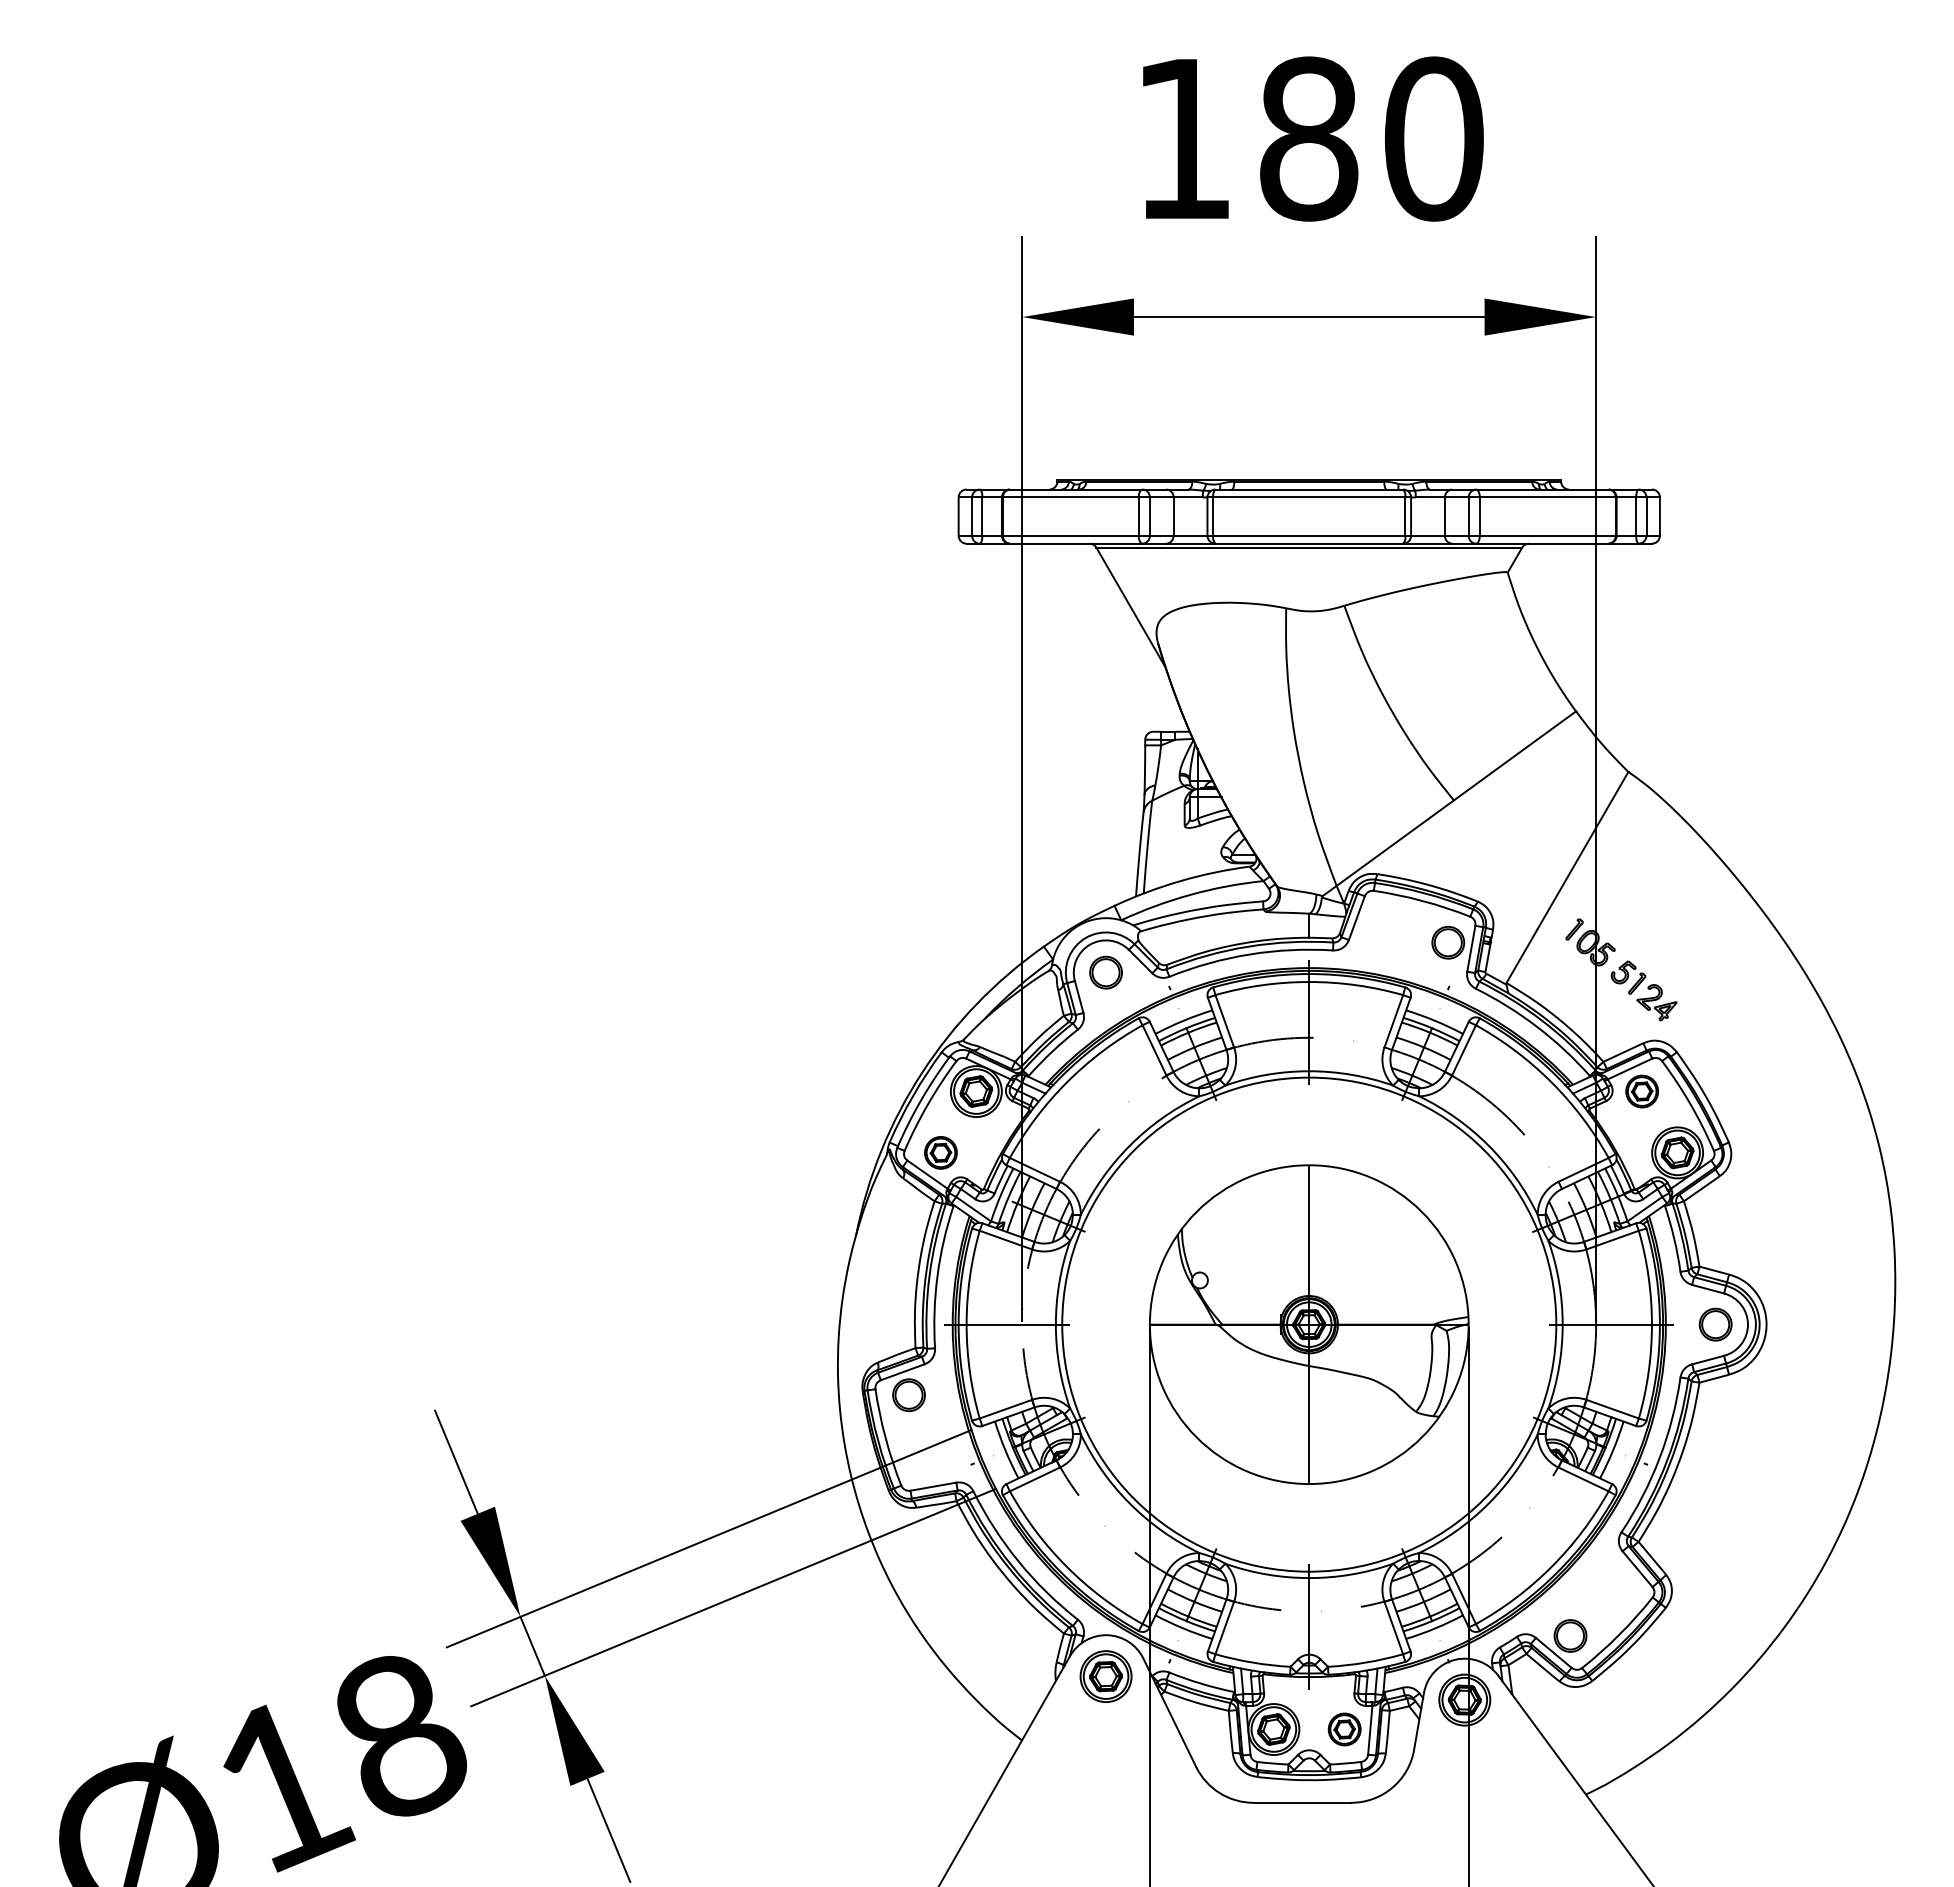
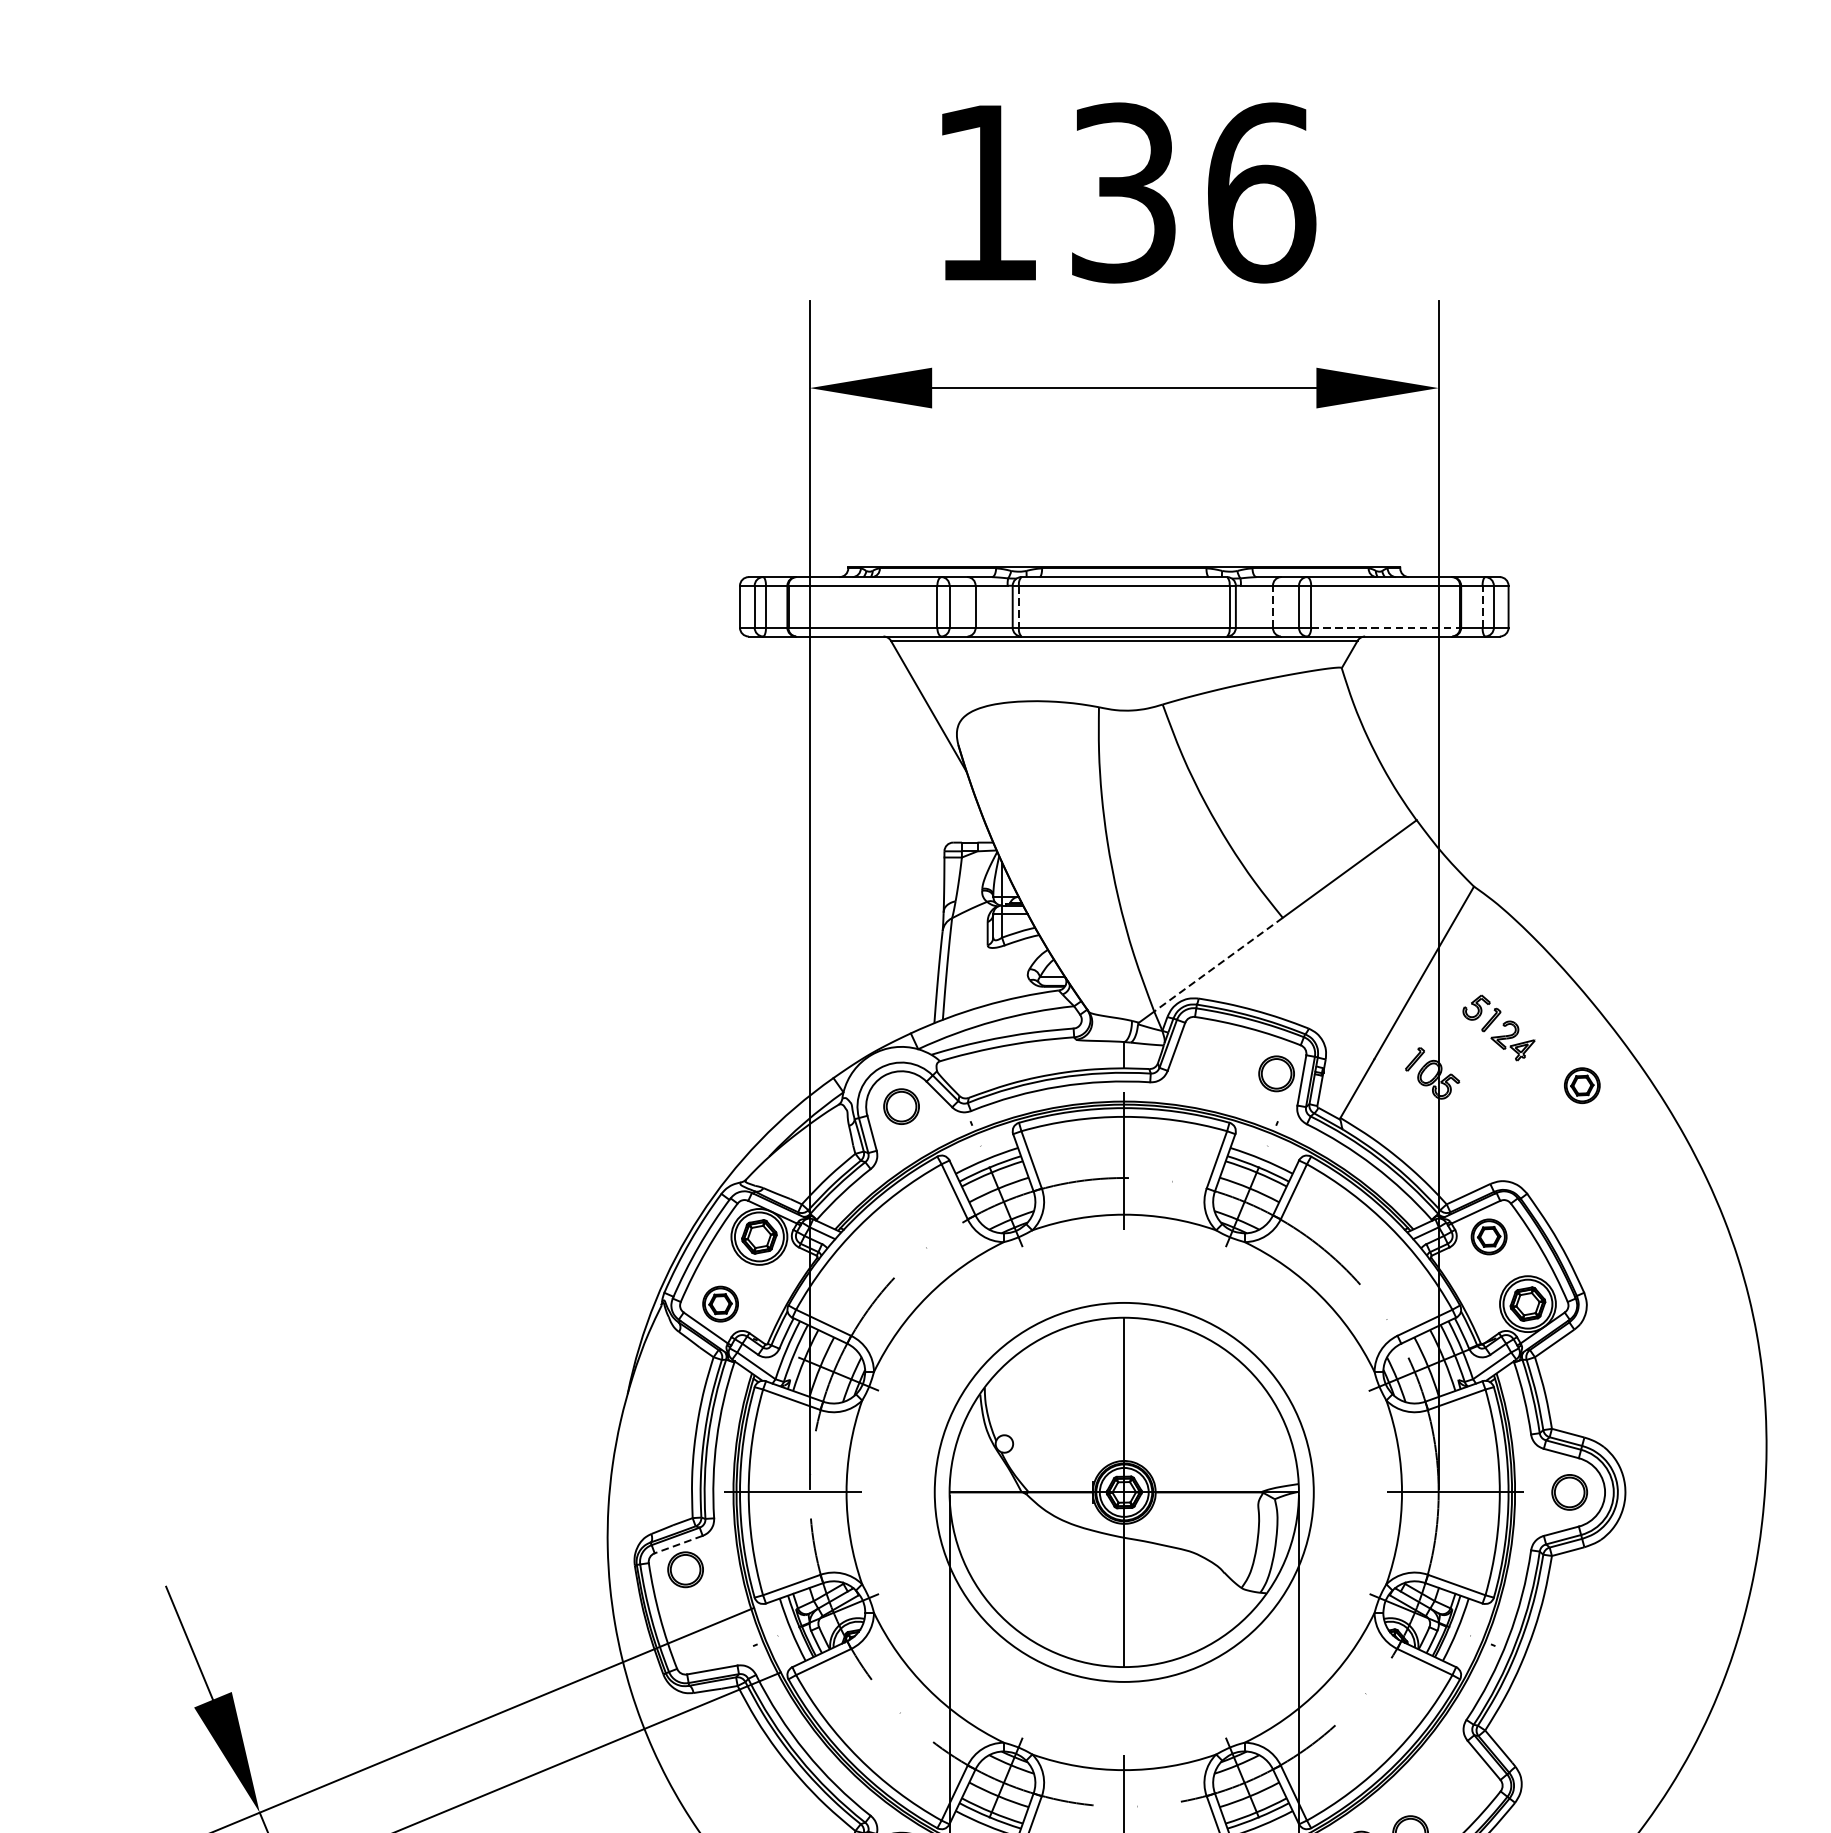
text: (1372, 138) -> (1193, 192), 180 -> 136
line: (1444, 516) -> (1272, 606), solid -> dashed
line: (1636, 516) -> (1482, 606), solid -> dashed
line: (1213, 517) -> (1019, 607), solid -> dashed
line: (1547, 535) -> (1385, 627), solid -> dashed
line: (1395, 843) -> (1218, 965), solid -> dashed
part: (1726, 953) -> (1581, 1085), added
part: (1643, 990) -> (1498, 1027), moved
circle: (1309, 1324) -> (1124, 1492), size x0.7
line: (902, 1372) -> (678, 1544), solid -> dashed

